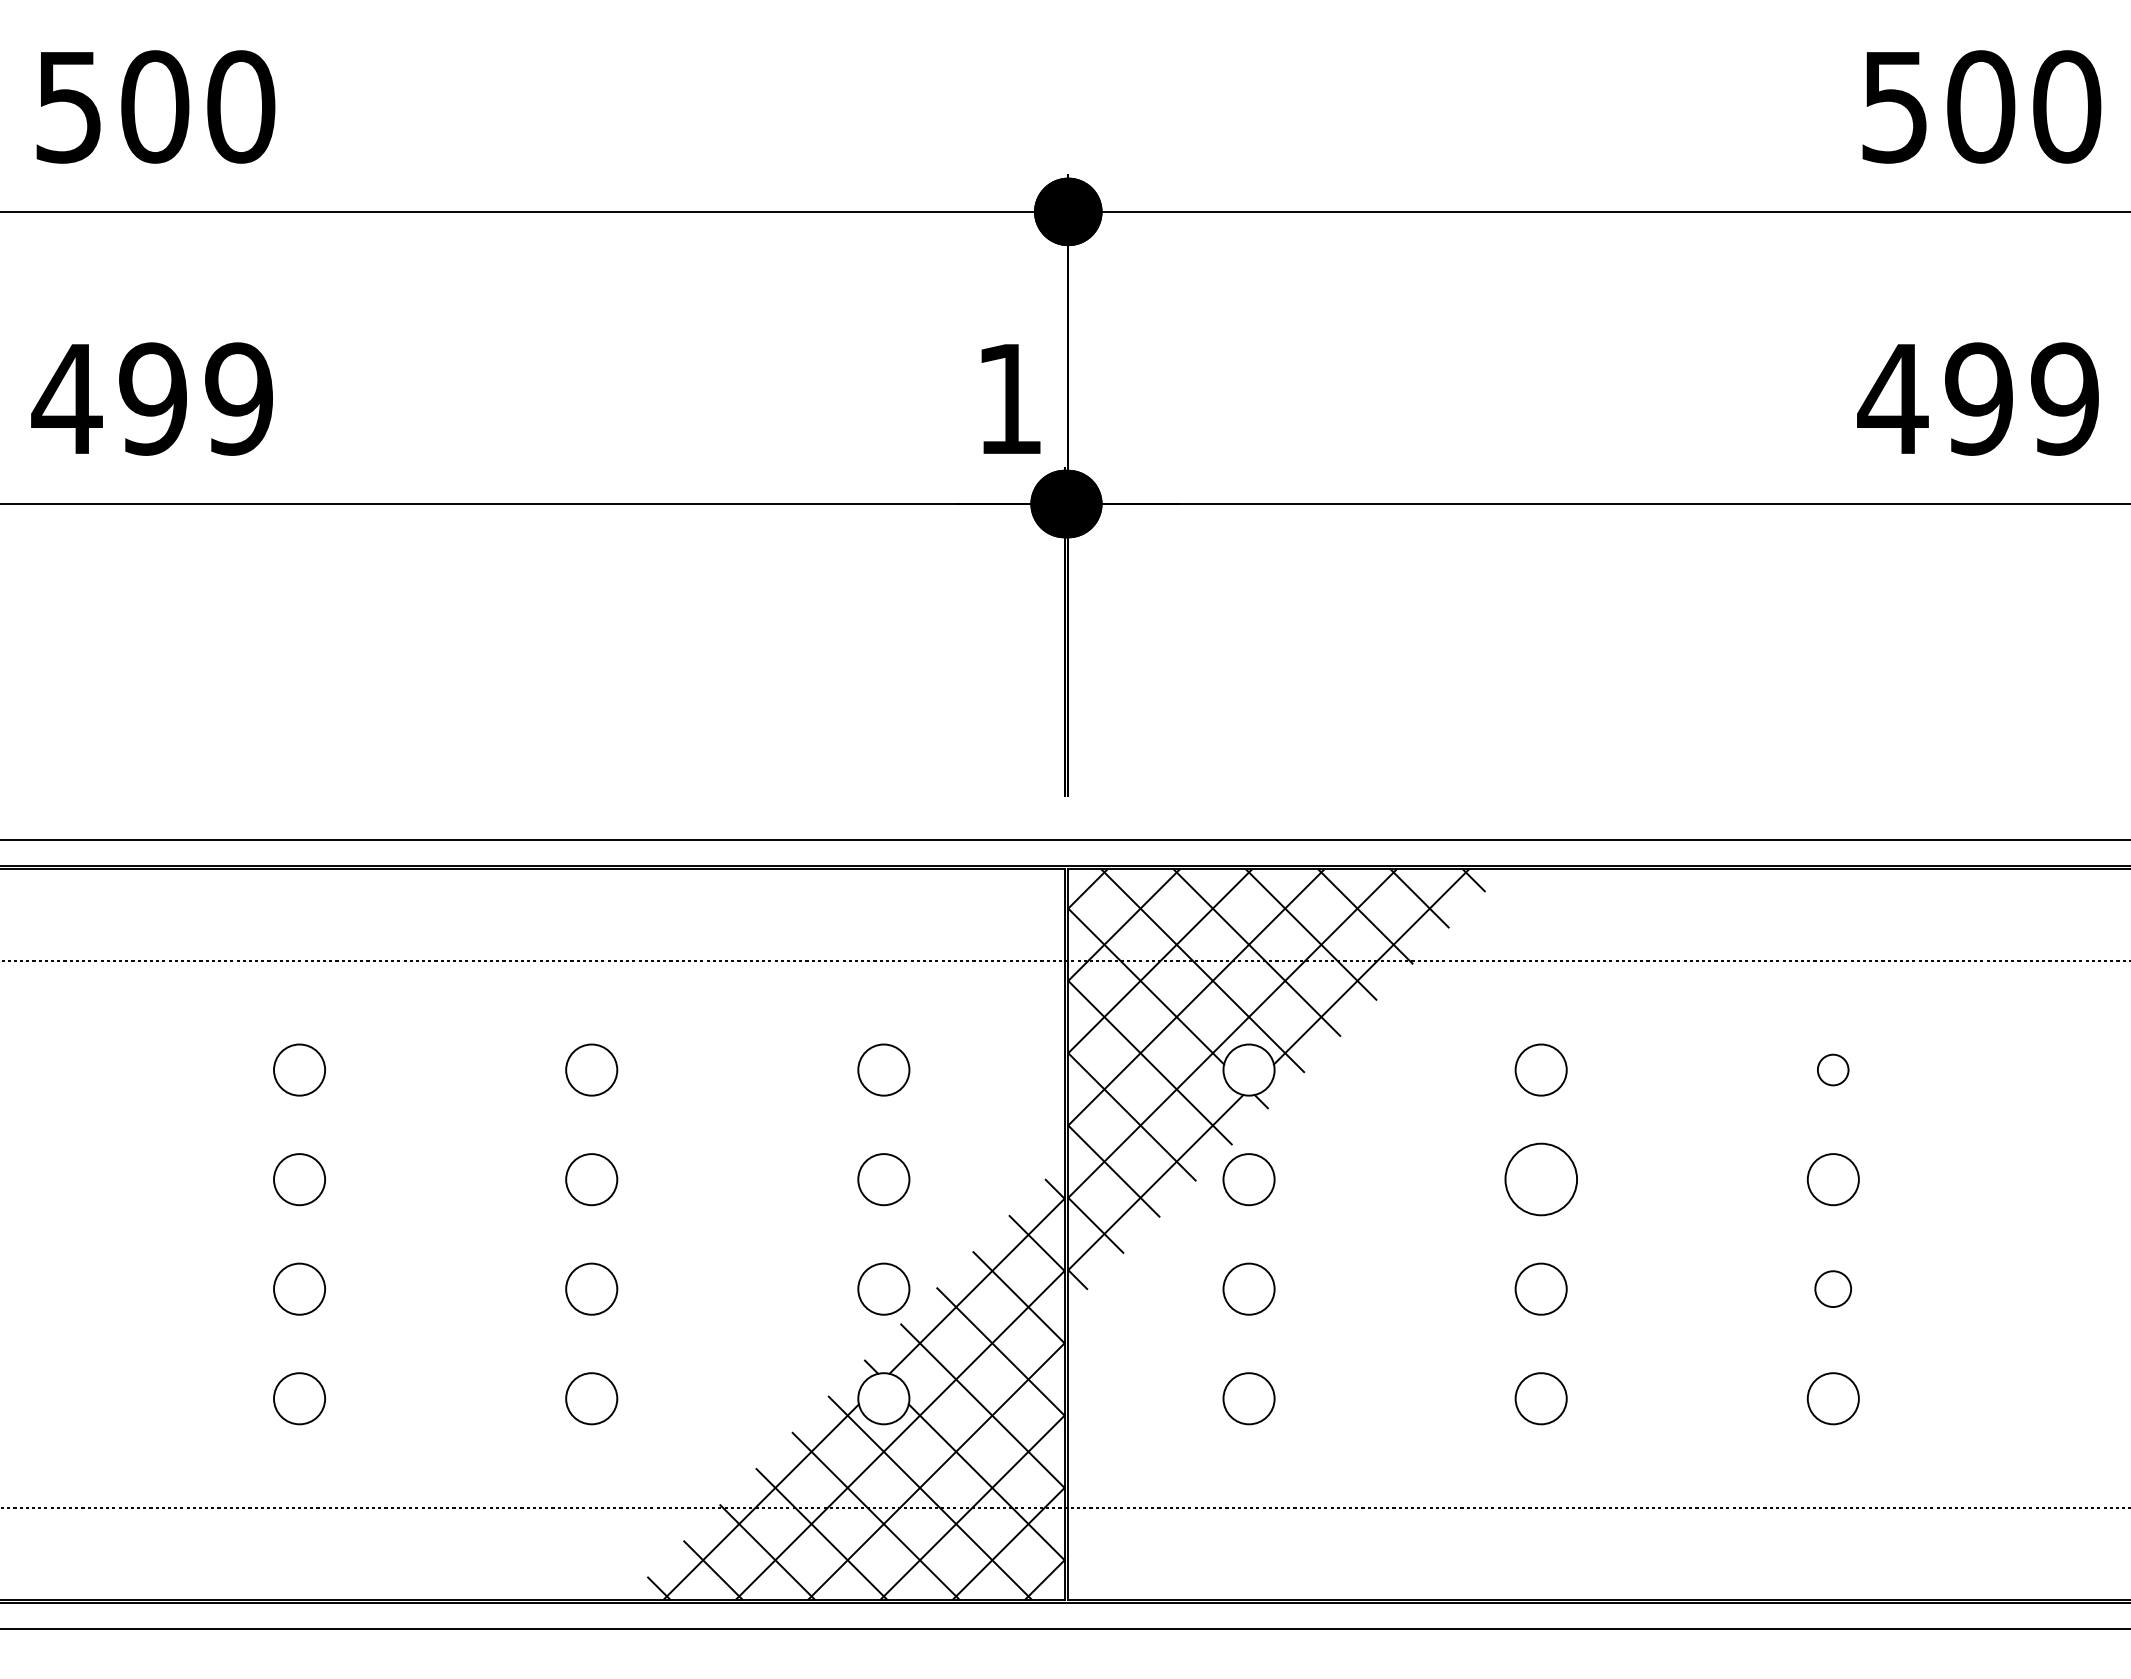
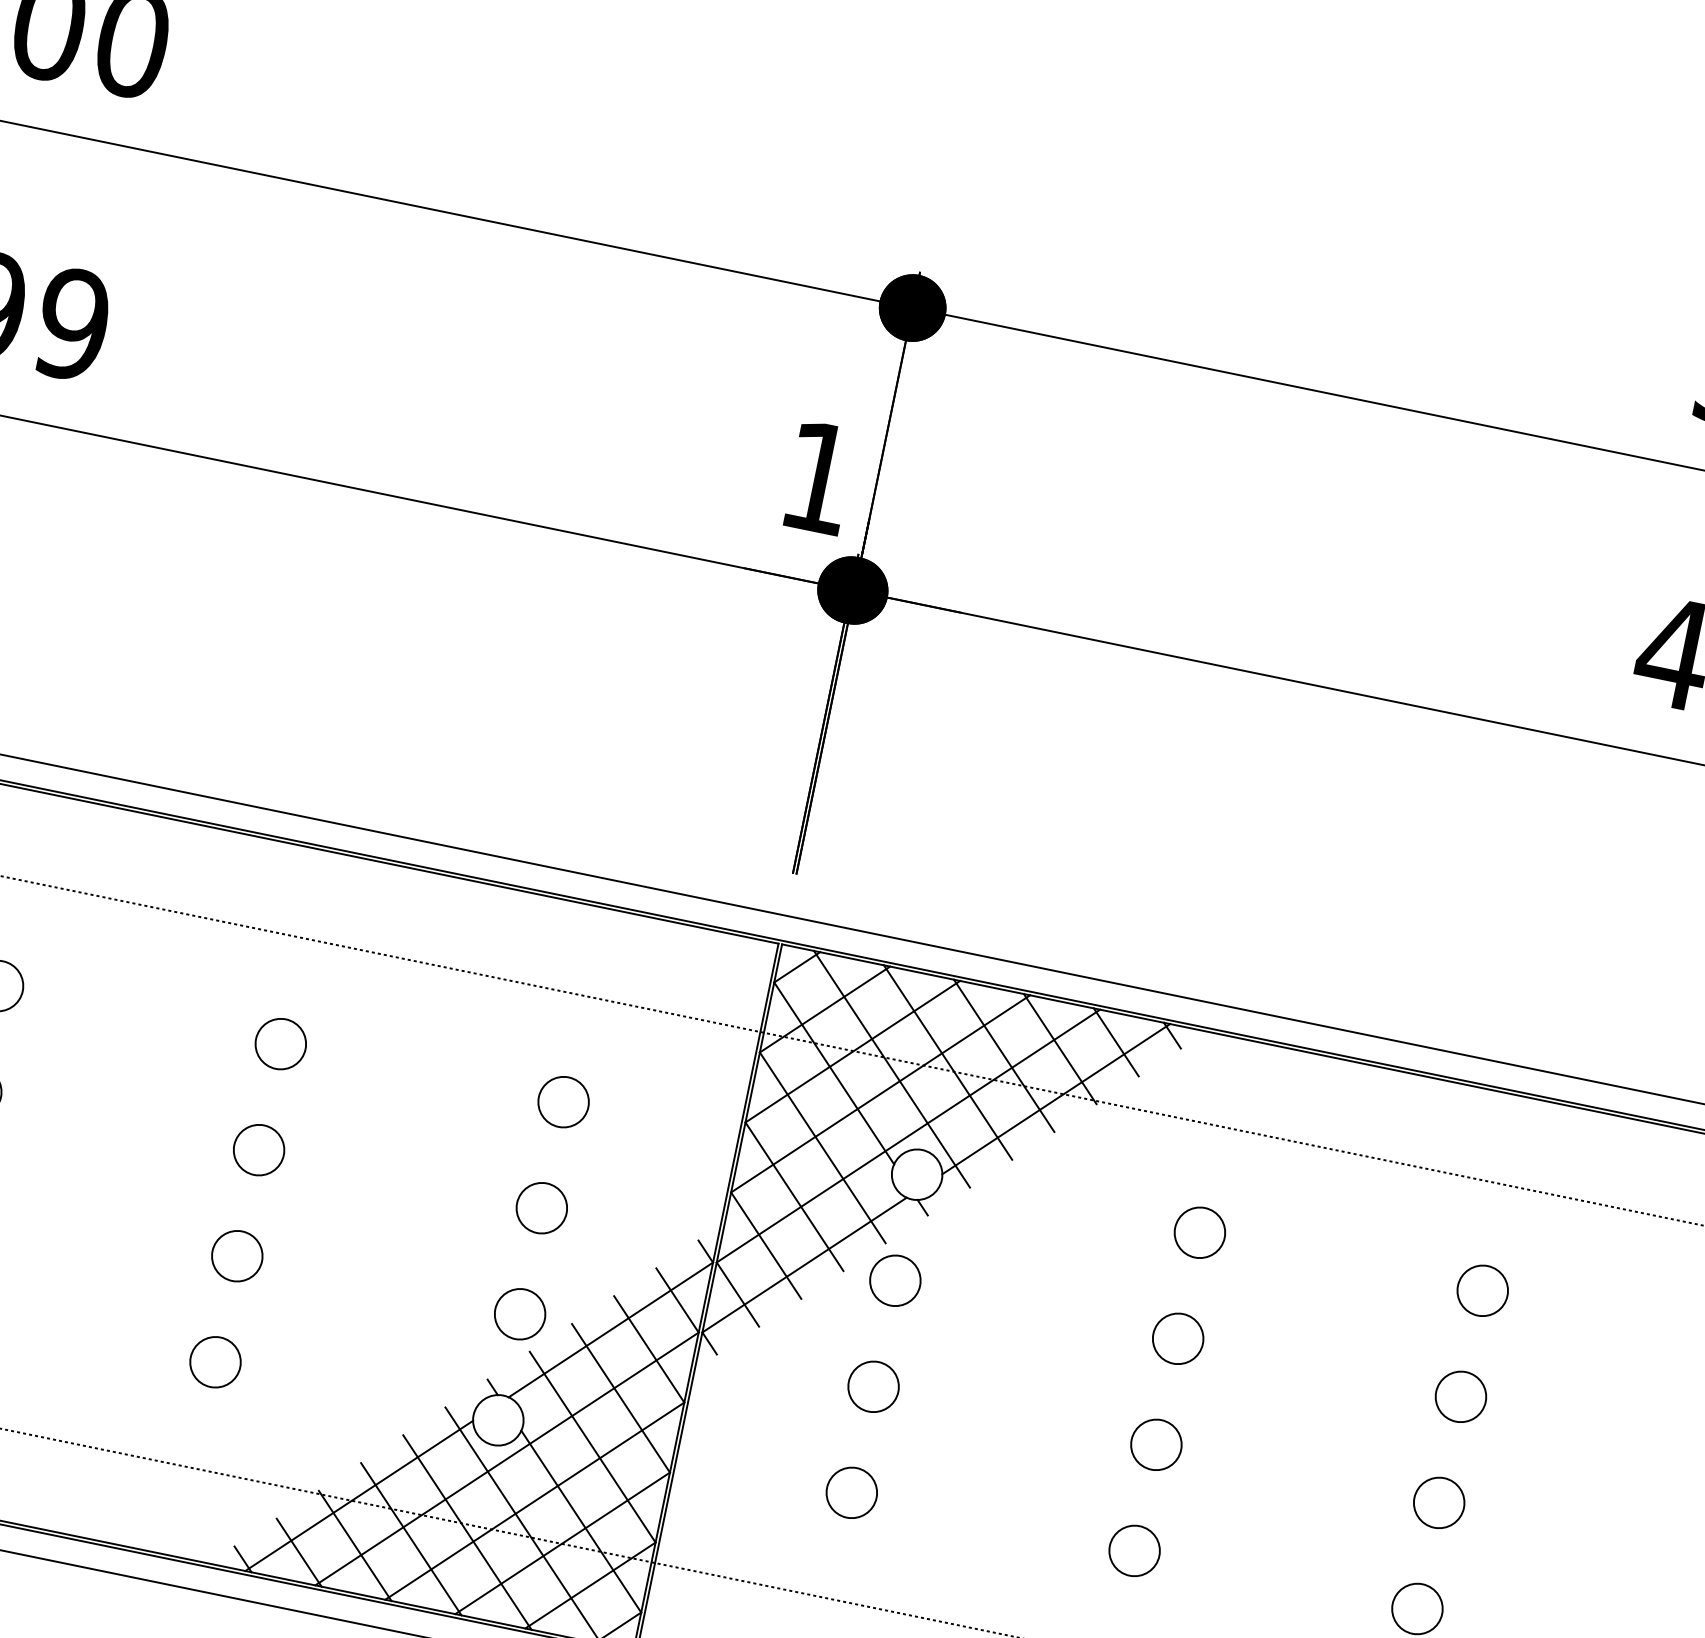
circle: (1832, 1069) -> (1482, 1290), size x1.67
circle: (1540, 1179) -> (1177, 1338), size x0.71
circle: (1832, 1288) -> (1438, 1502), size x1.43

